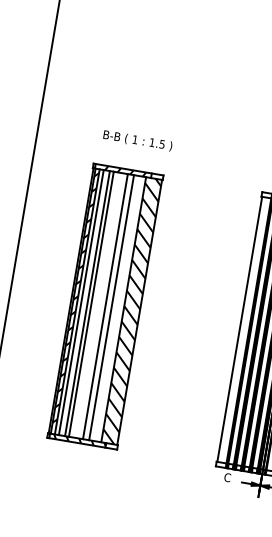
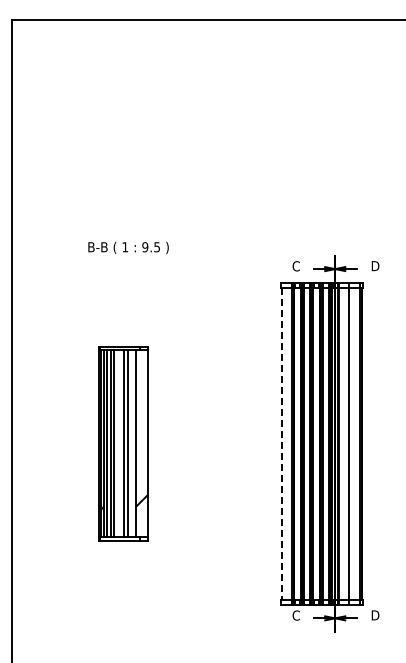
text: (152, 142) -> (145, 247), 1.5 -> 9.5
part: (105, 306) -> (123, 443), size x0.6
line: (239, 329) -> (281, 443), solid -> dashed

